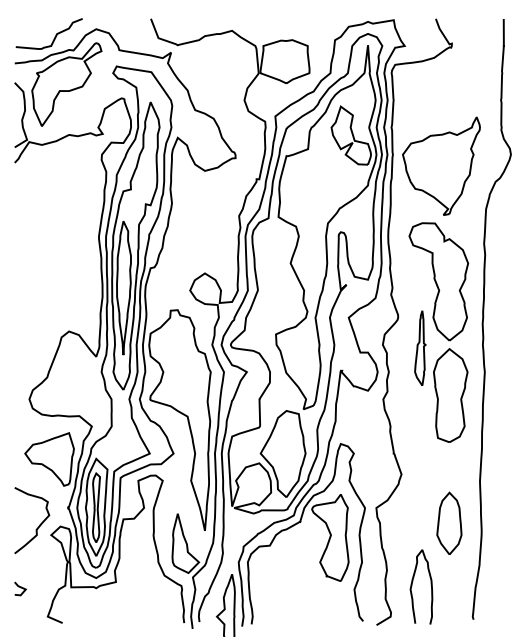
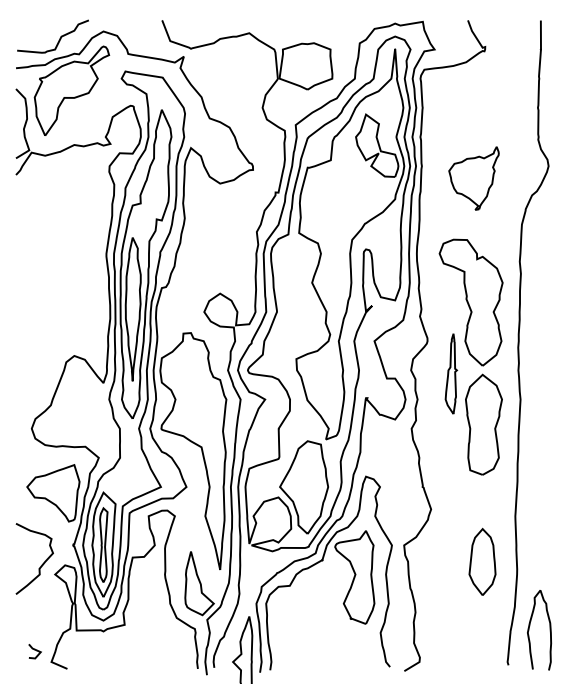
part: (441, 165) -> (474, 177), size x0.6
curve: (412, 586) -> (529, 629), moved
line: (20, 588) -> (35, 651), moved

